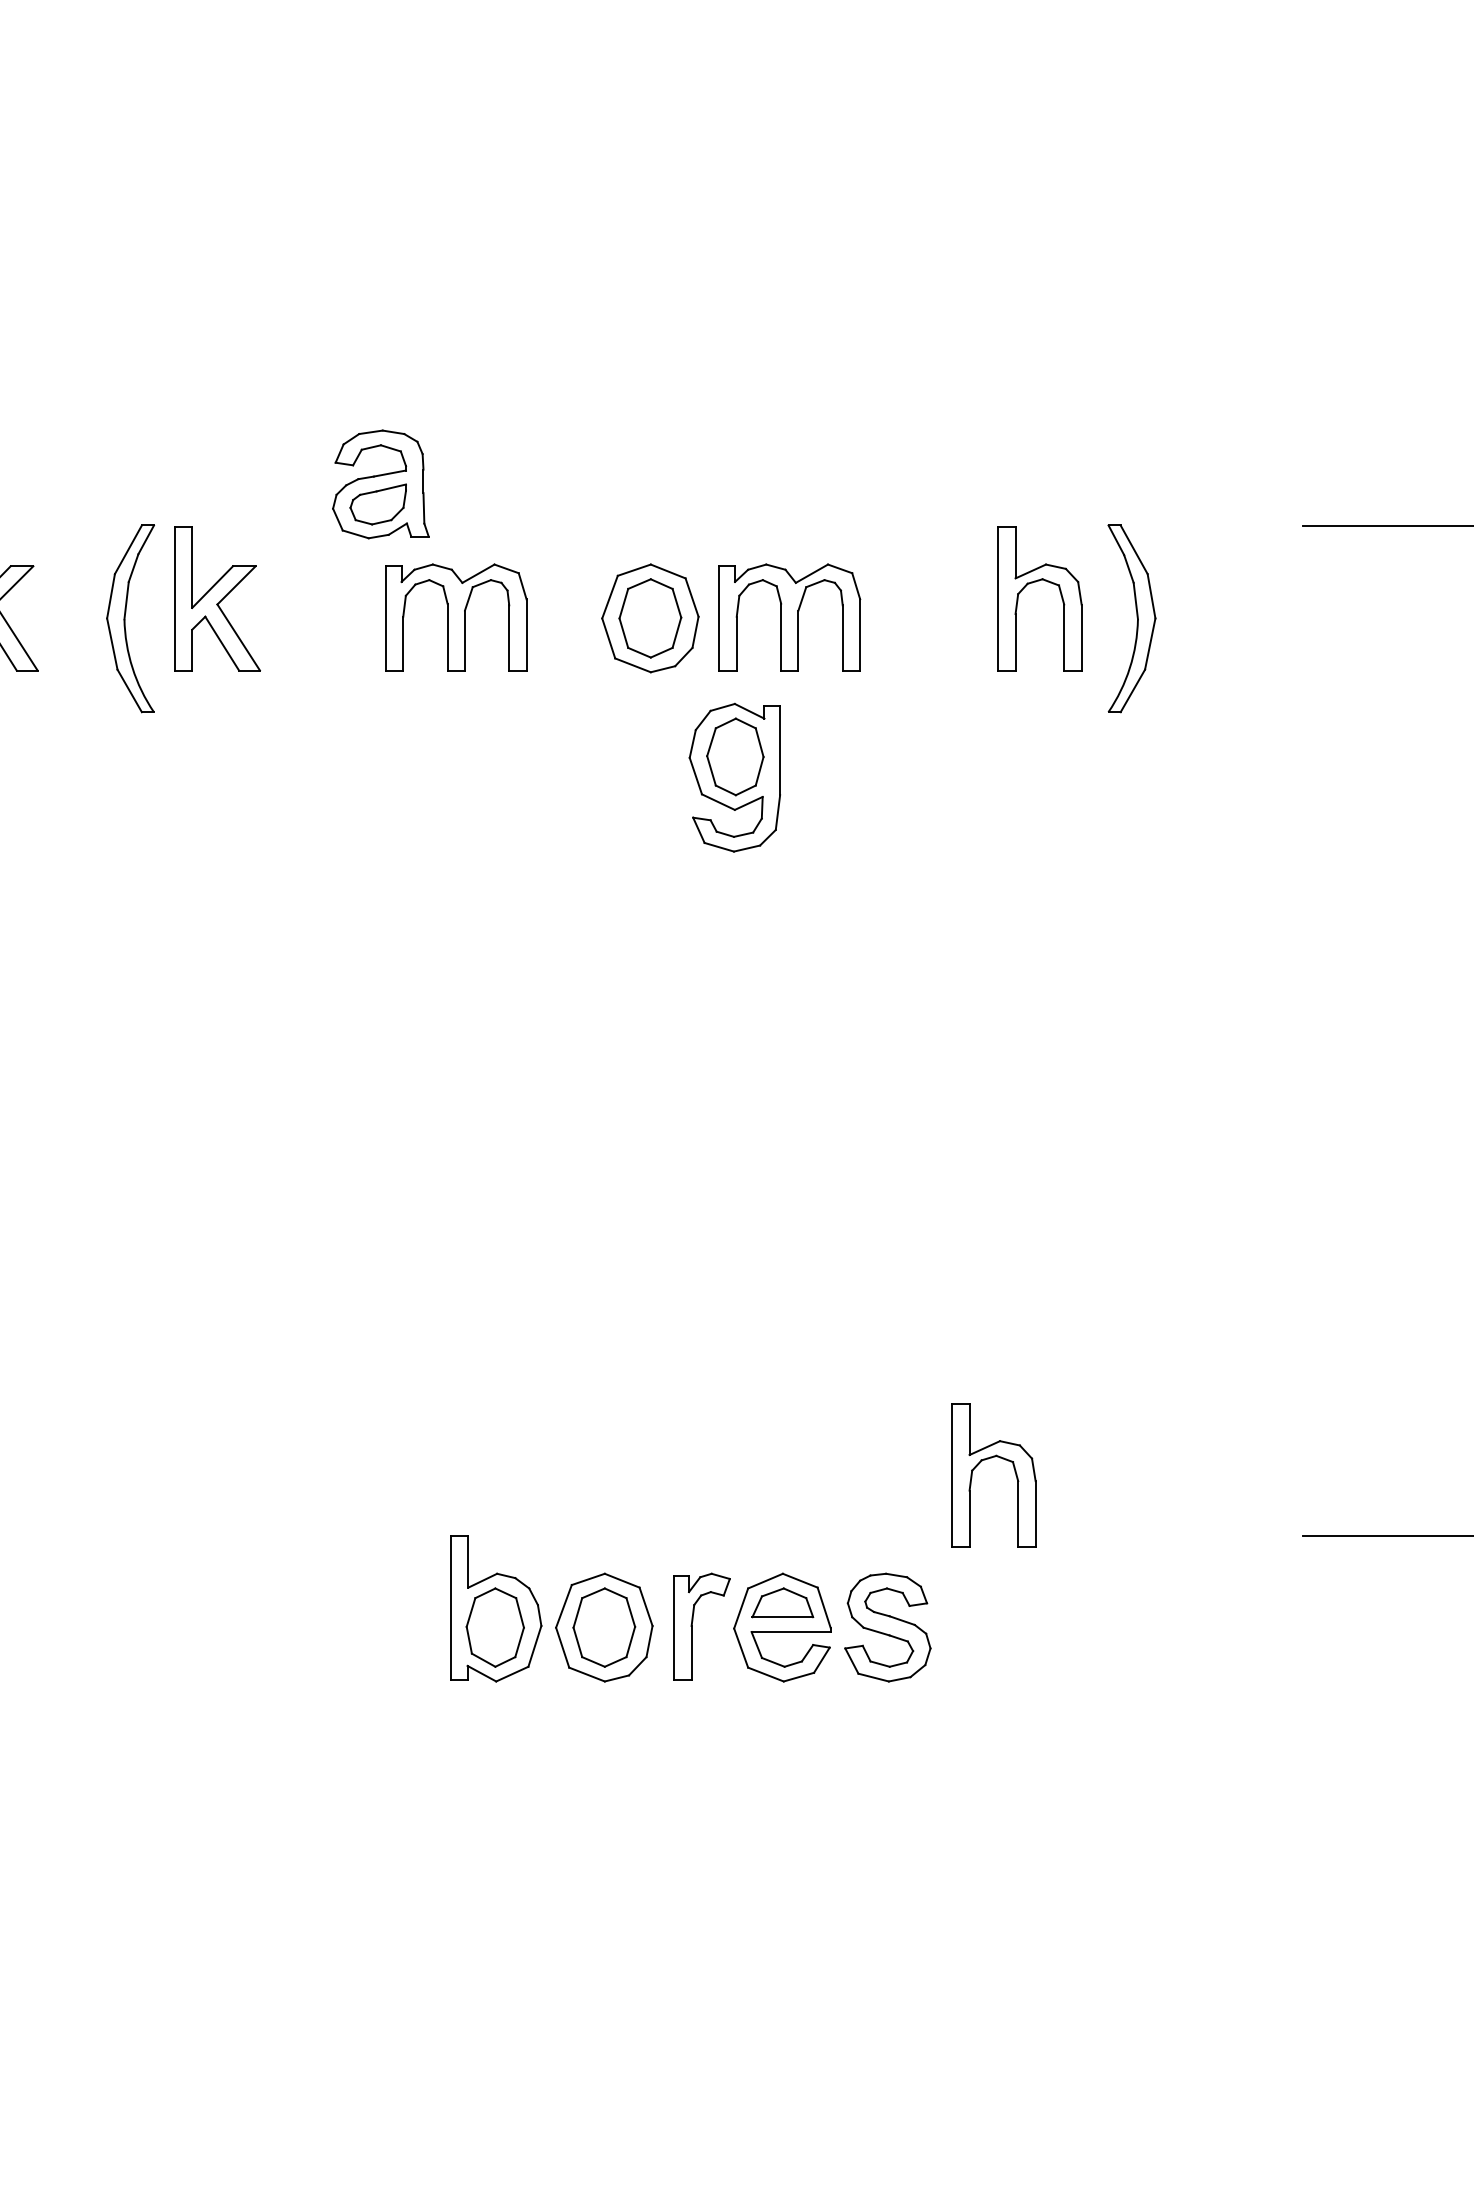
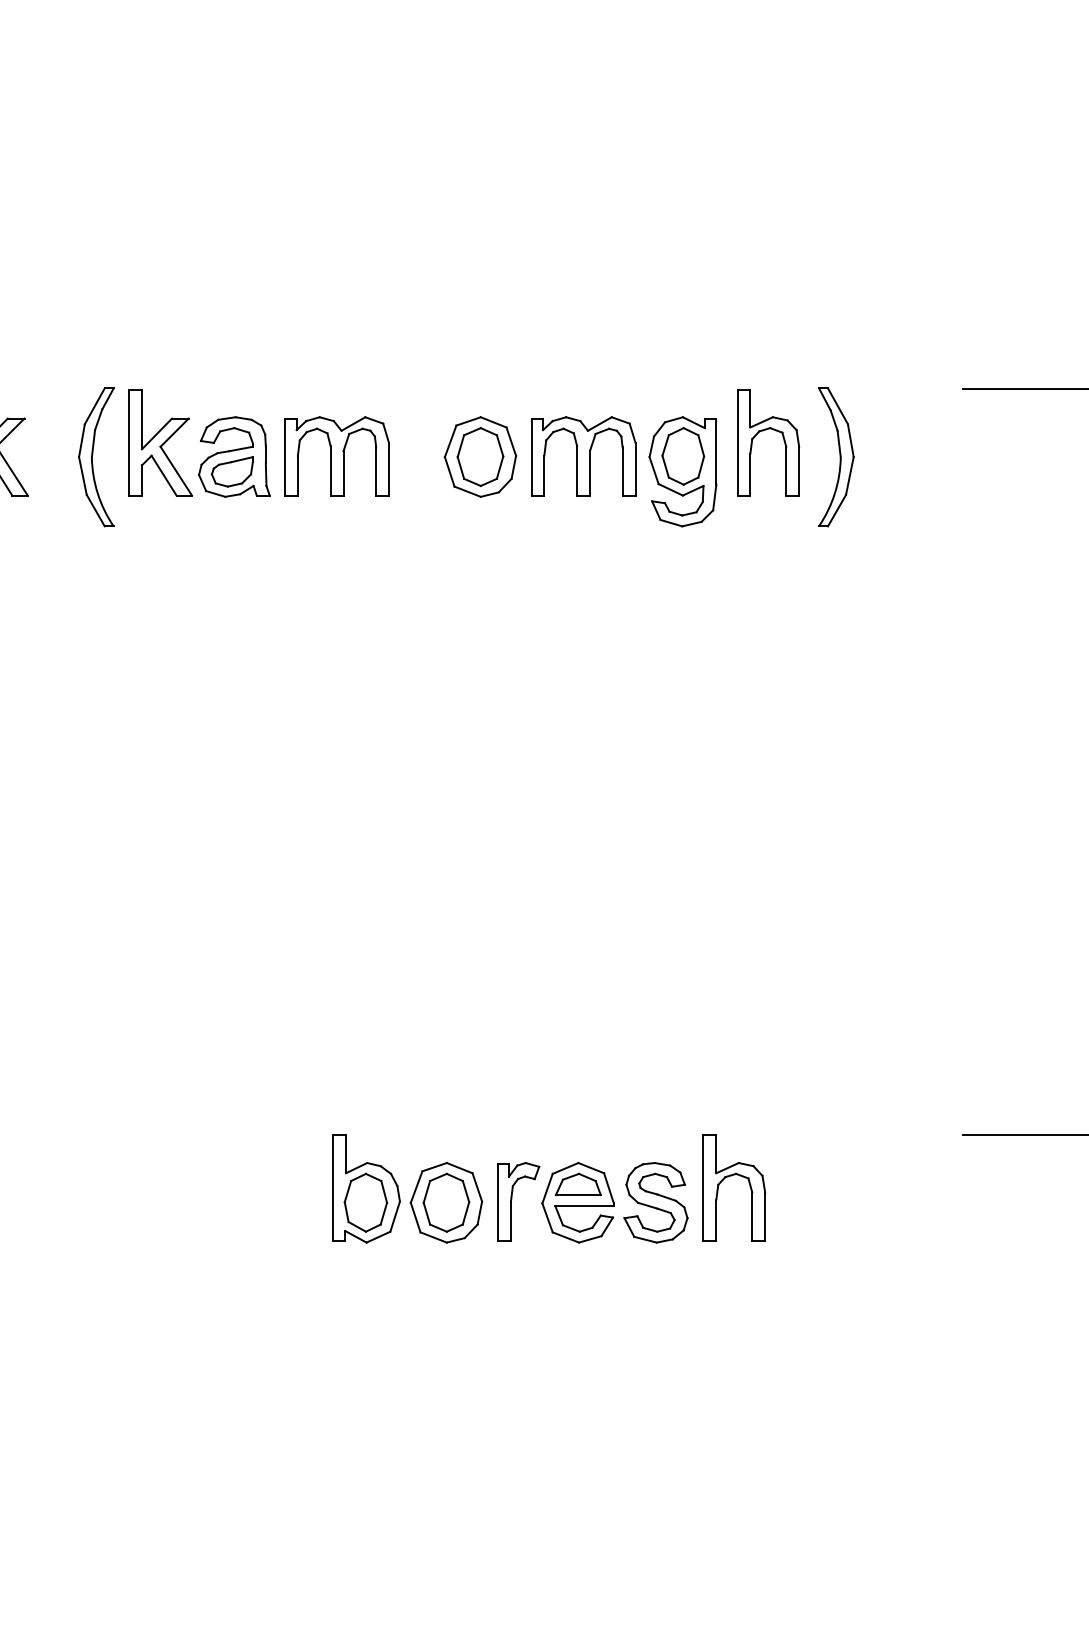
part: (381, 483) -> (234, 456), moved
part: (734, 777) -> (682, 471), moved
part: (990, 1459) -> (731, 1176), moved

